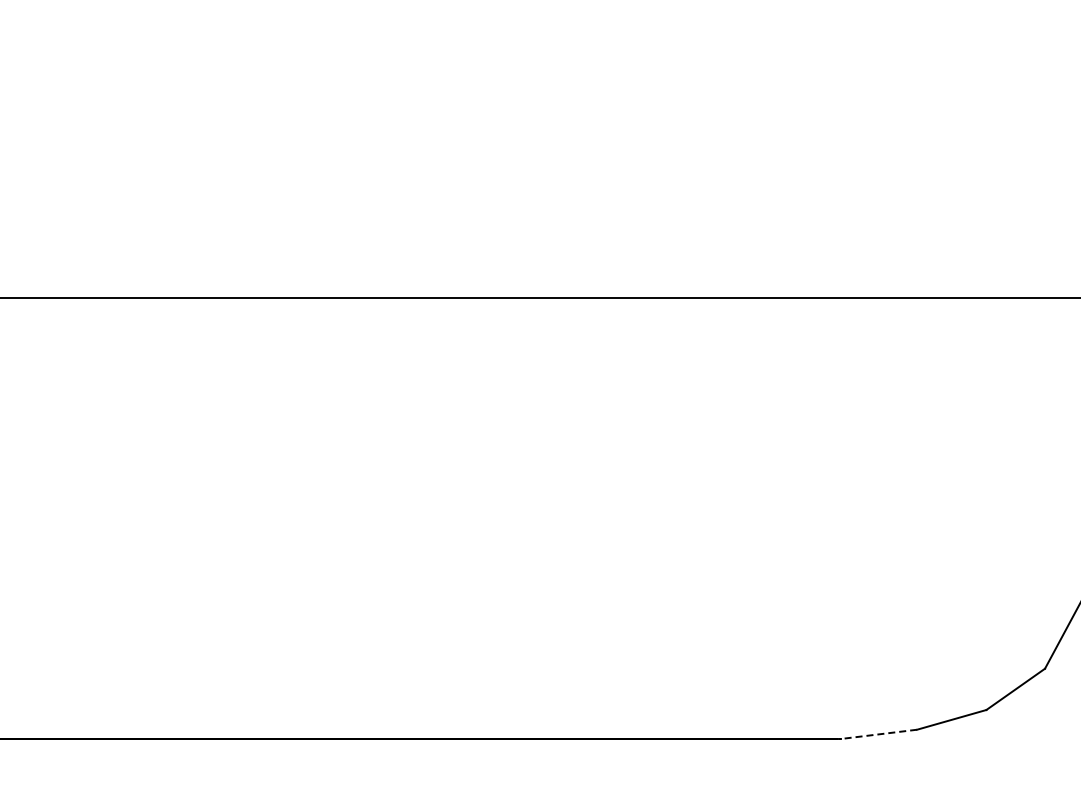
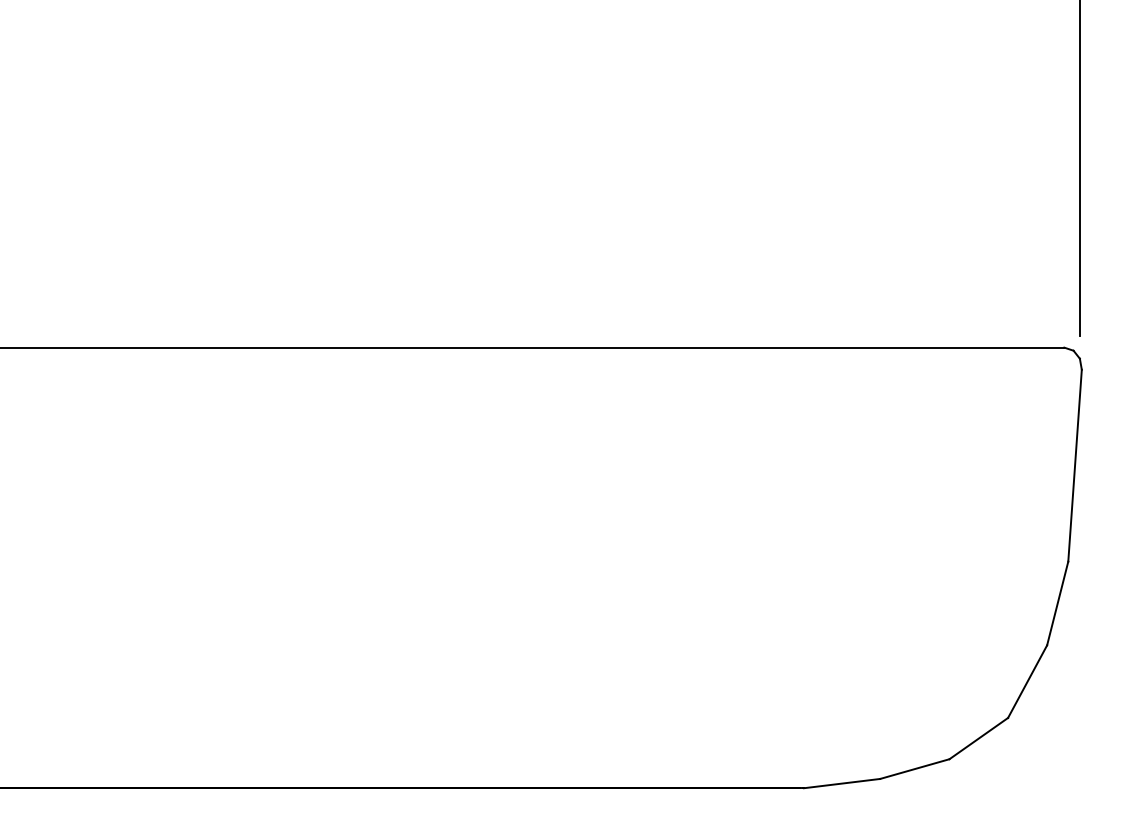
line: (878, 734) -> (841, 783), dashed -> solid

